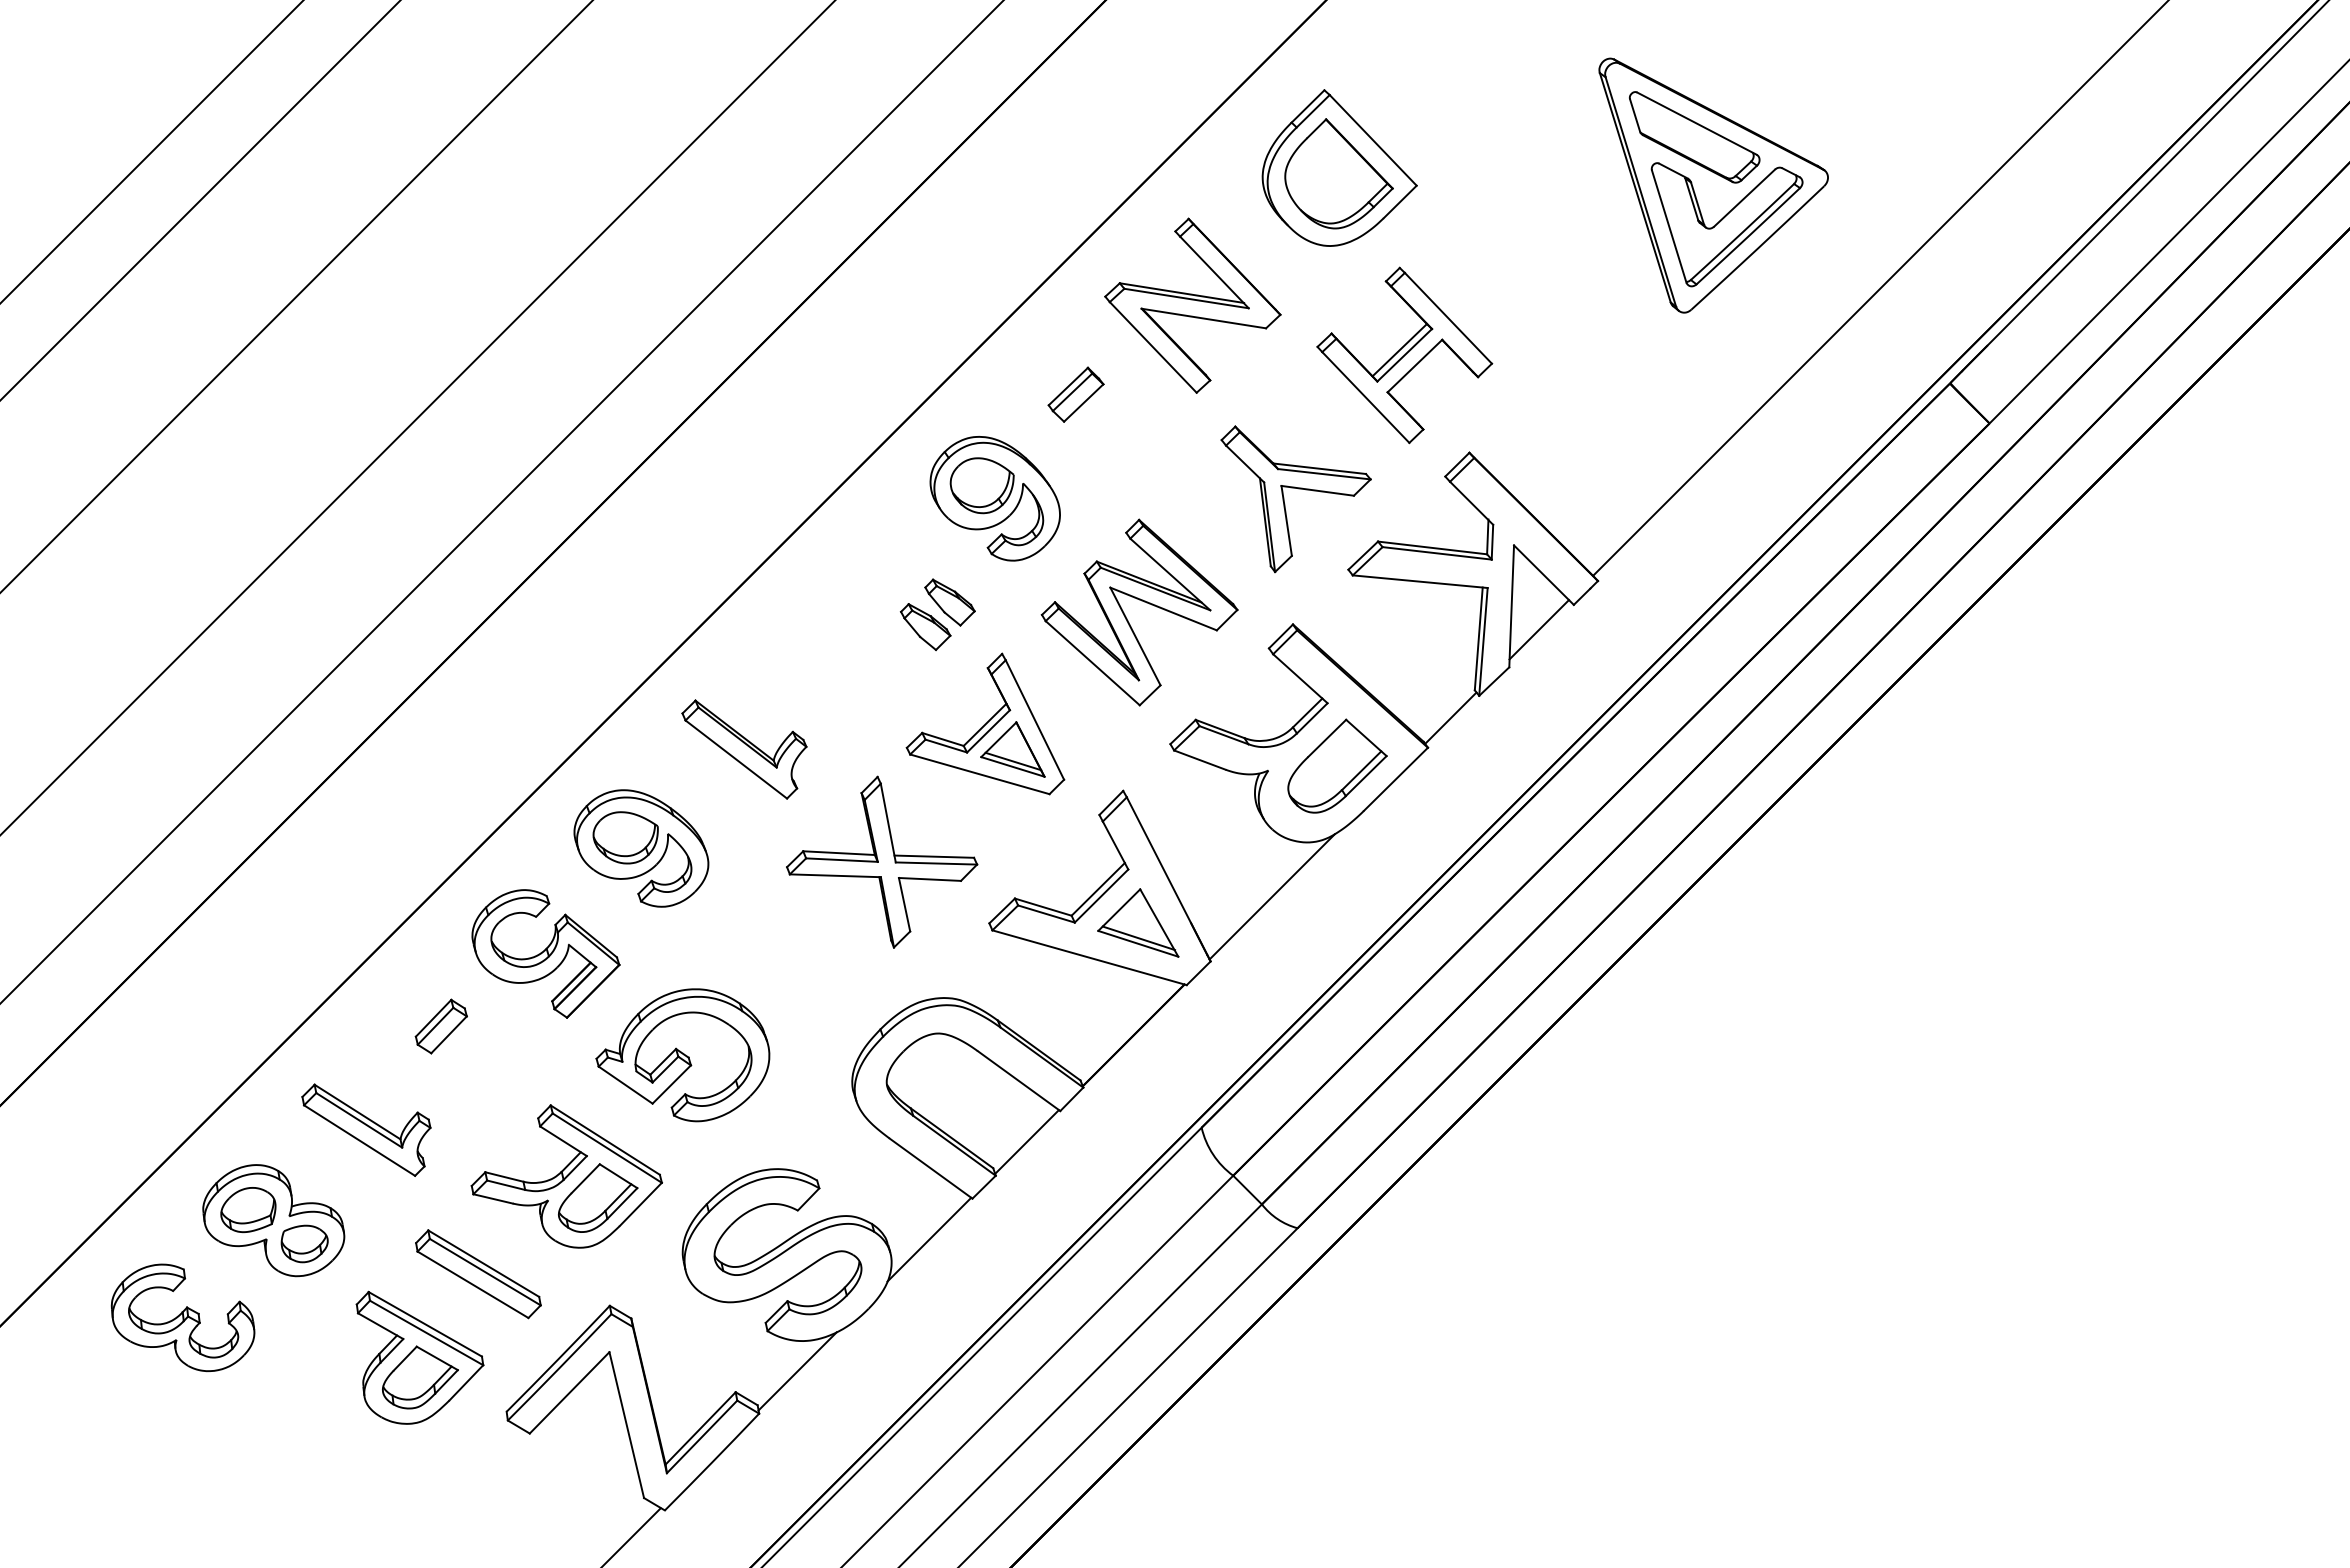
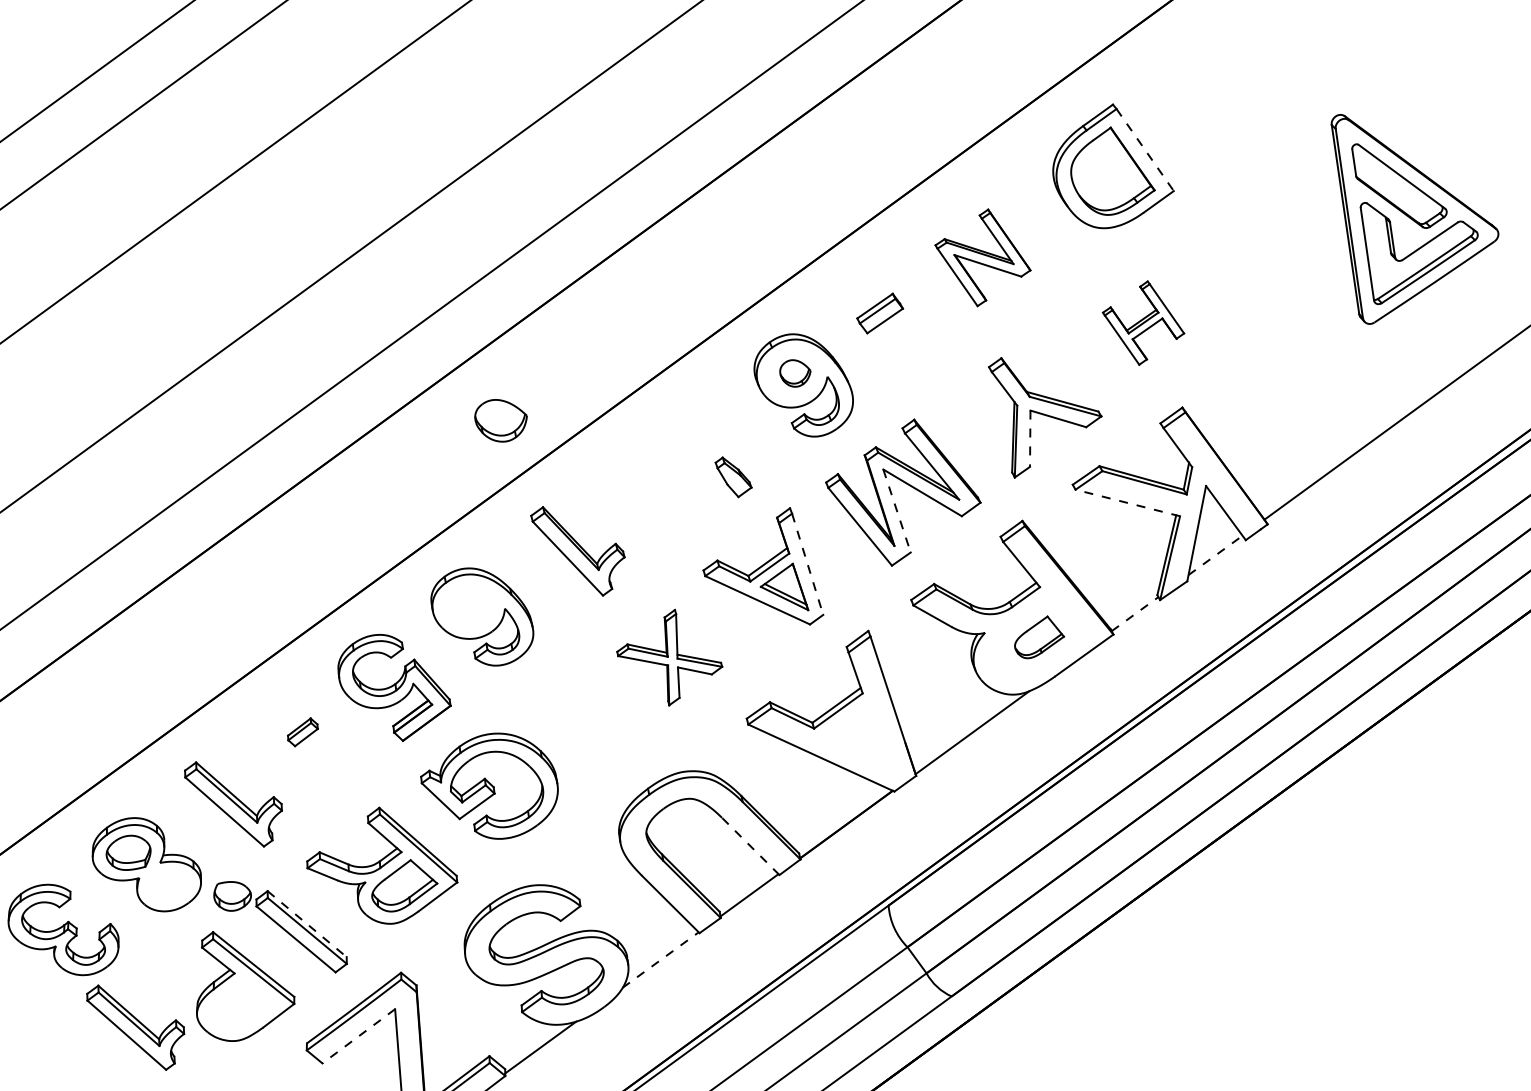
line: (1373, 140) -> (1145, 150), solid -> dashed
part: (1192, 305) -> (982, 257), size x0.7
part: (1404, 355) -> (1143, 323), size x0.6
part: (981, 485) -> (794, 373), size x0.6
line: (1286, 521) -> (1030, 439), solid -> dashed
line: (1420, 581) -> (1128, 502), solid -> dashed
part: (949, 602) -> (754, 461), removed
line: (1539, 629) -> (1215, 555), solid -> dashed
line: (1135, 636) -> (897, 511), solid -> dashed
line: (1451, 717) -> (1135, 613), solid -> dashed
line: (1034, 719) -> (807, 563), solid -> dashed
part: (1337, 765) -> (1040, 637), size x0.6
part: (625, 837) -> (500, 420), moved
part: (882, 861) -> (670, 656), size x0.7
part: (1138, 922) -> (864, 736), removed
part: (440, 1026) -> (302, 732), size x0.7
line: (1019, 1081) -> (751, 846), solid -> dashed
line: (929, 1239) -> (660, 959), solid -> dashed
part: (304, 1243) -> (232, 896), moved
line: (483, 1263) -> (306, 923), solid -> dashed
part: (420, 1377) -> (243, 1005), removed
line: (569, 1392) -> (358, 1035), solid -> dashed
part: (288, 1425) -> (133, 1027), added

